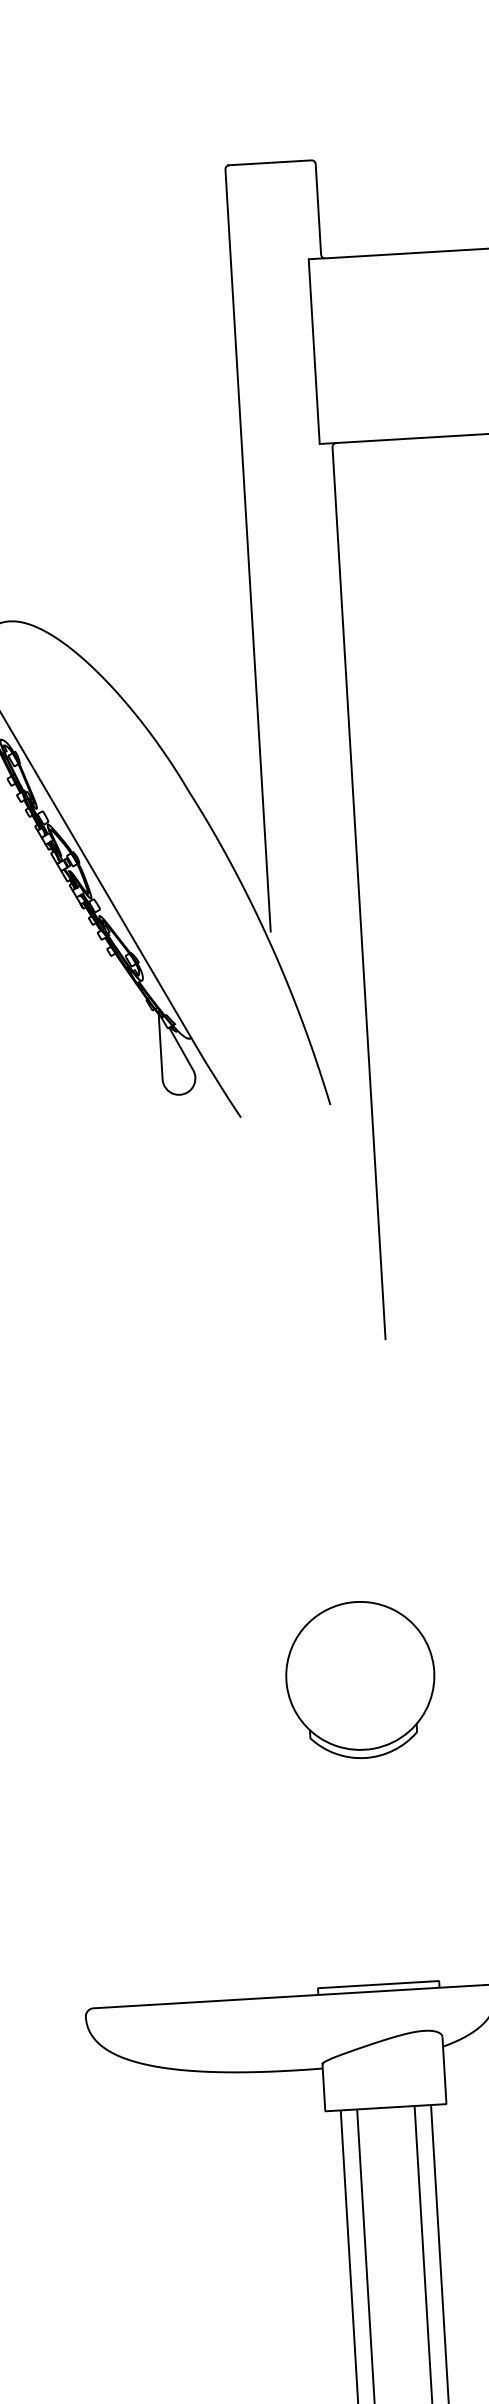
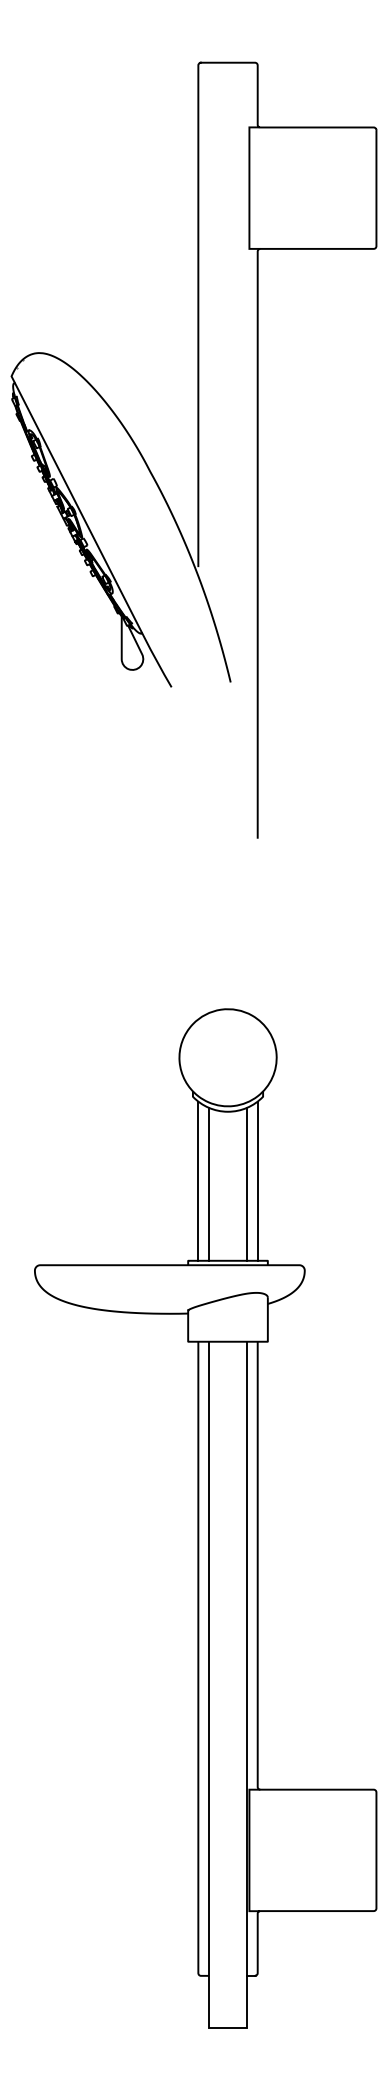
line: (416, 1859) -> (257, 1180), added
line: (326, 1865) -> (198, 1180), added
line: (399, 1865) -> (246, 1183), added
line: (343, 1868) -> (209, 1183), added

